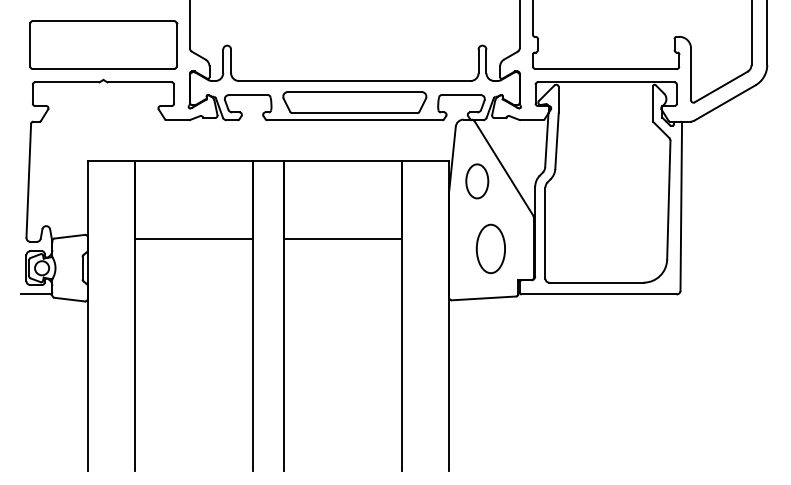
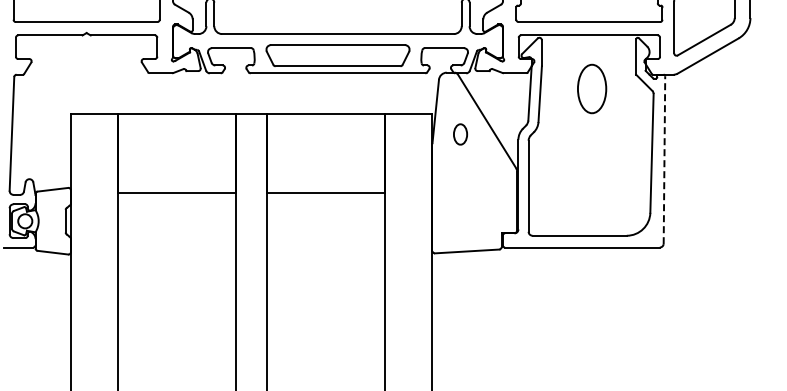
part: (477, 181) -> (460, 134), size x0.6
line: (681, 207) -> (664, 160), solid -> dashed
part: (490, 248) -> (591, 88), moved

